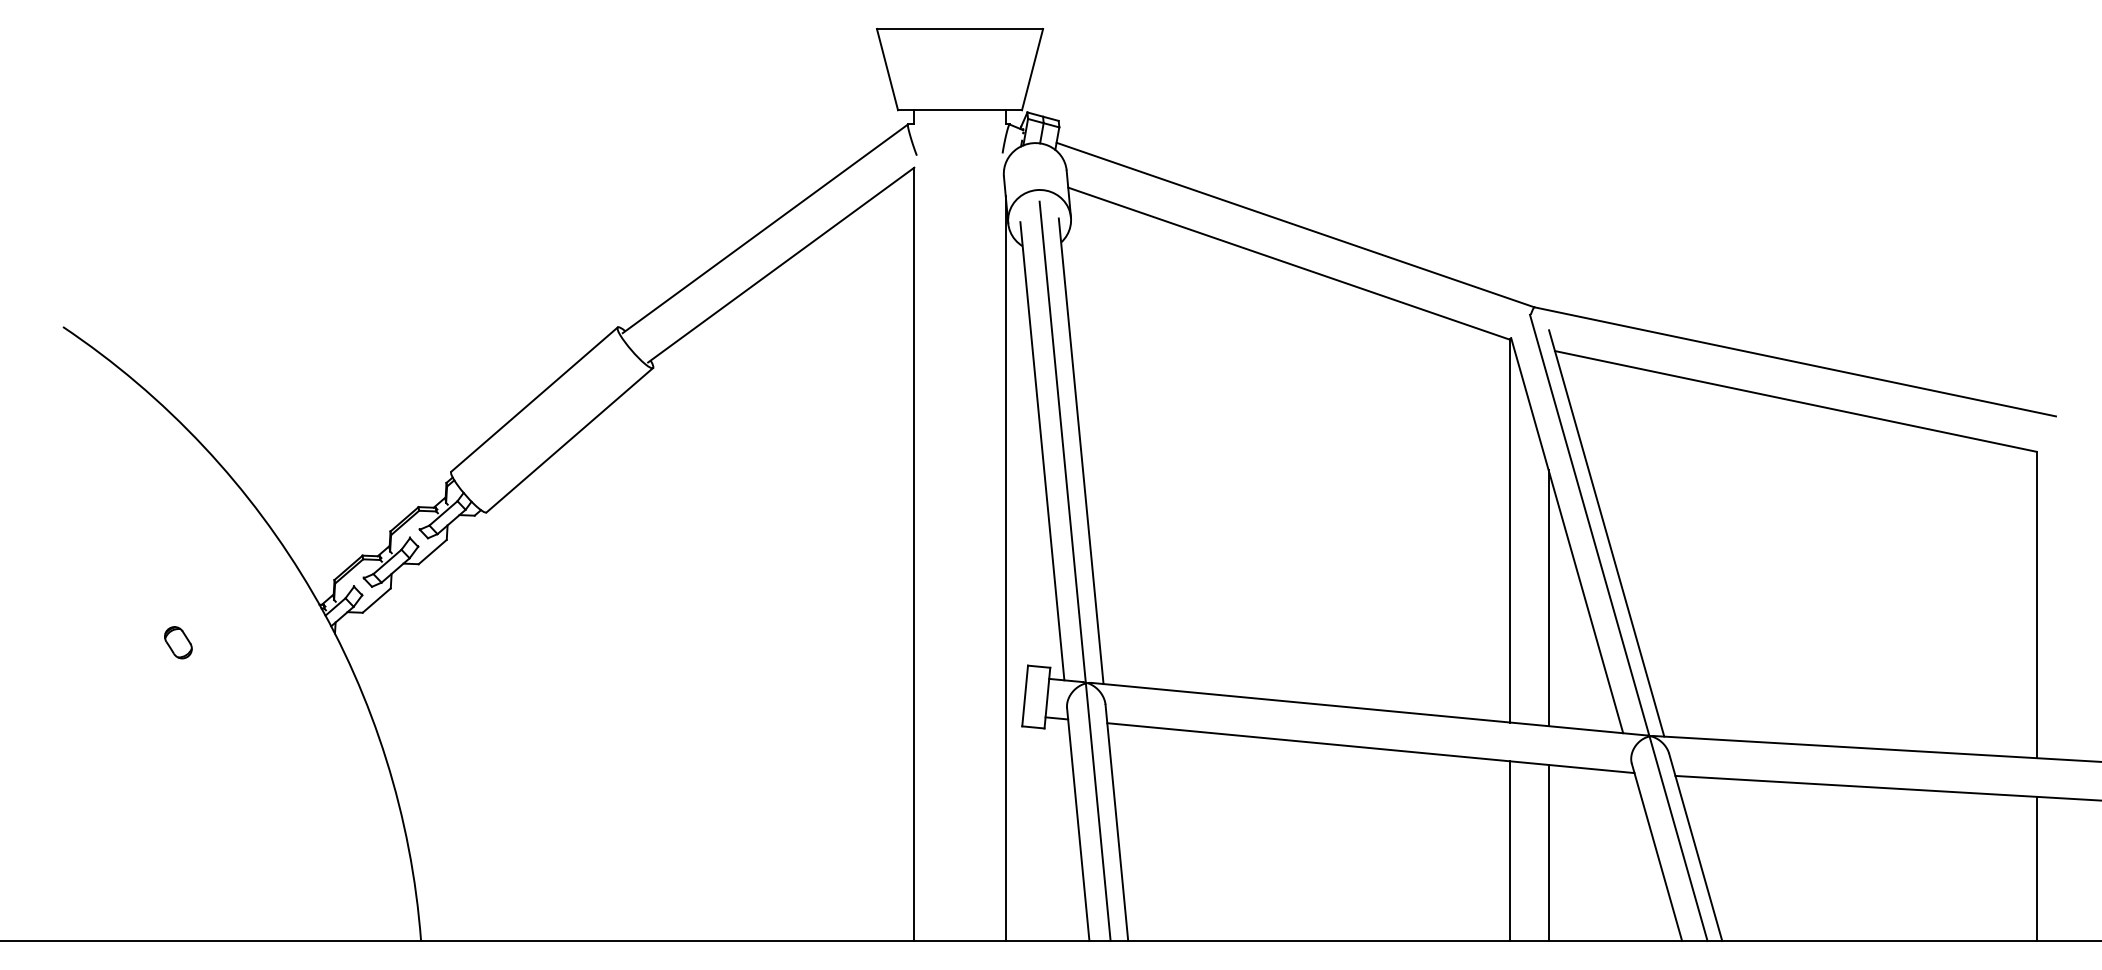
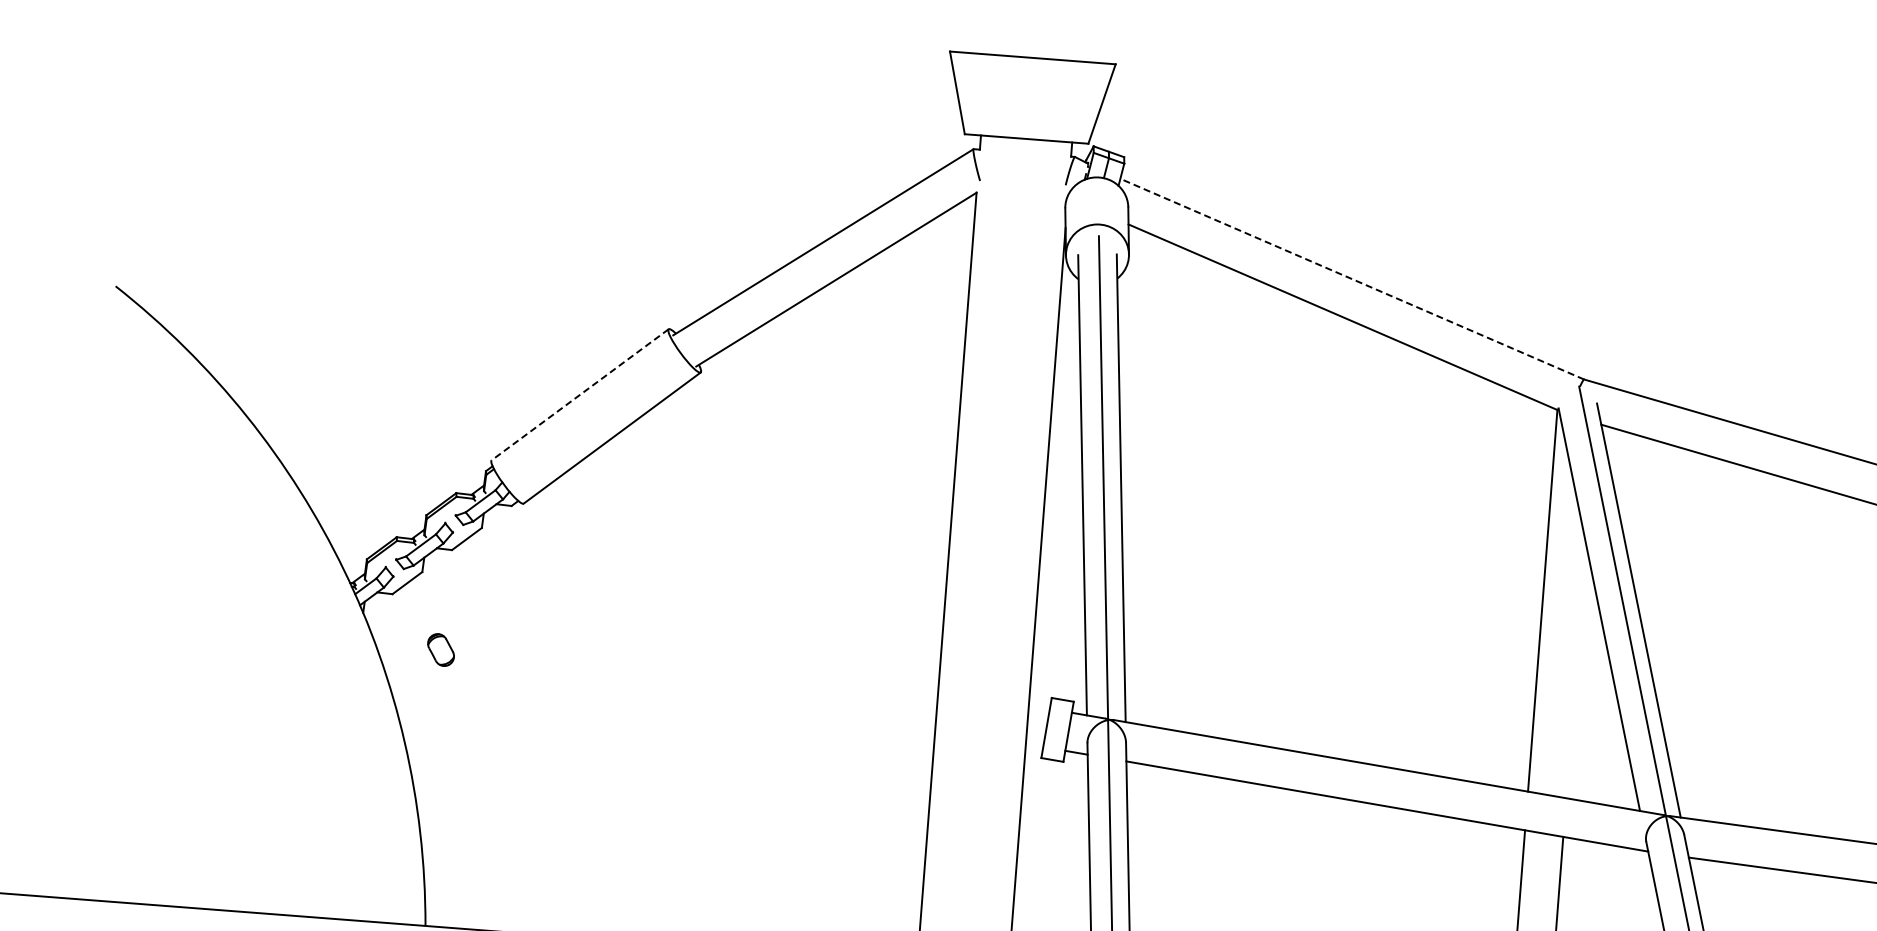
line: (1295, 225) -> (1352, 279), solid -> dashed
line: (534, 399) -> (580, 394), solid -> dashed
line: (1548, 598) -> (1575, 670), removed
part: (178, 642) -> (441, 649), moved

